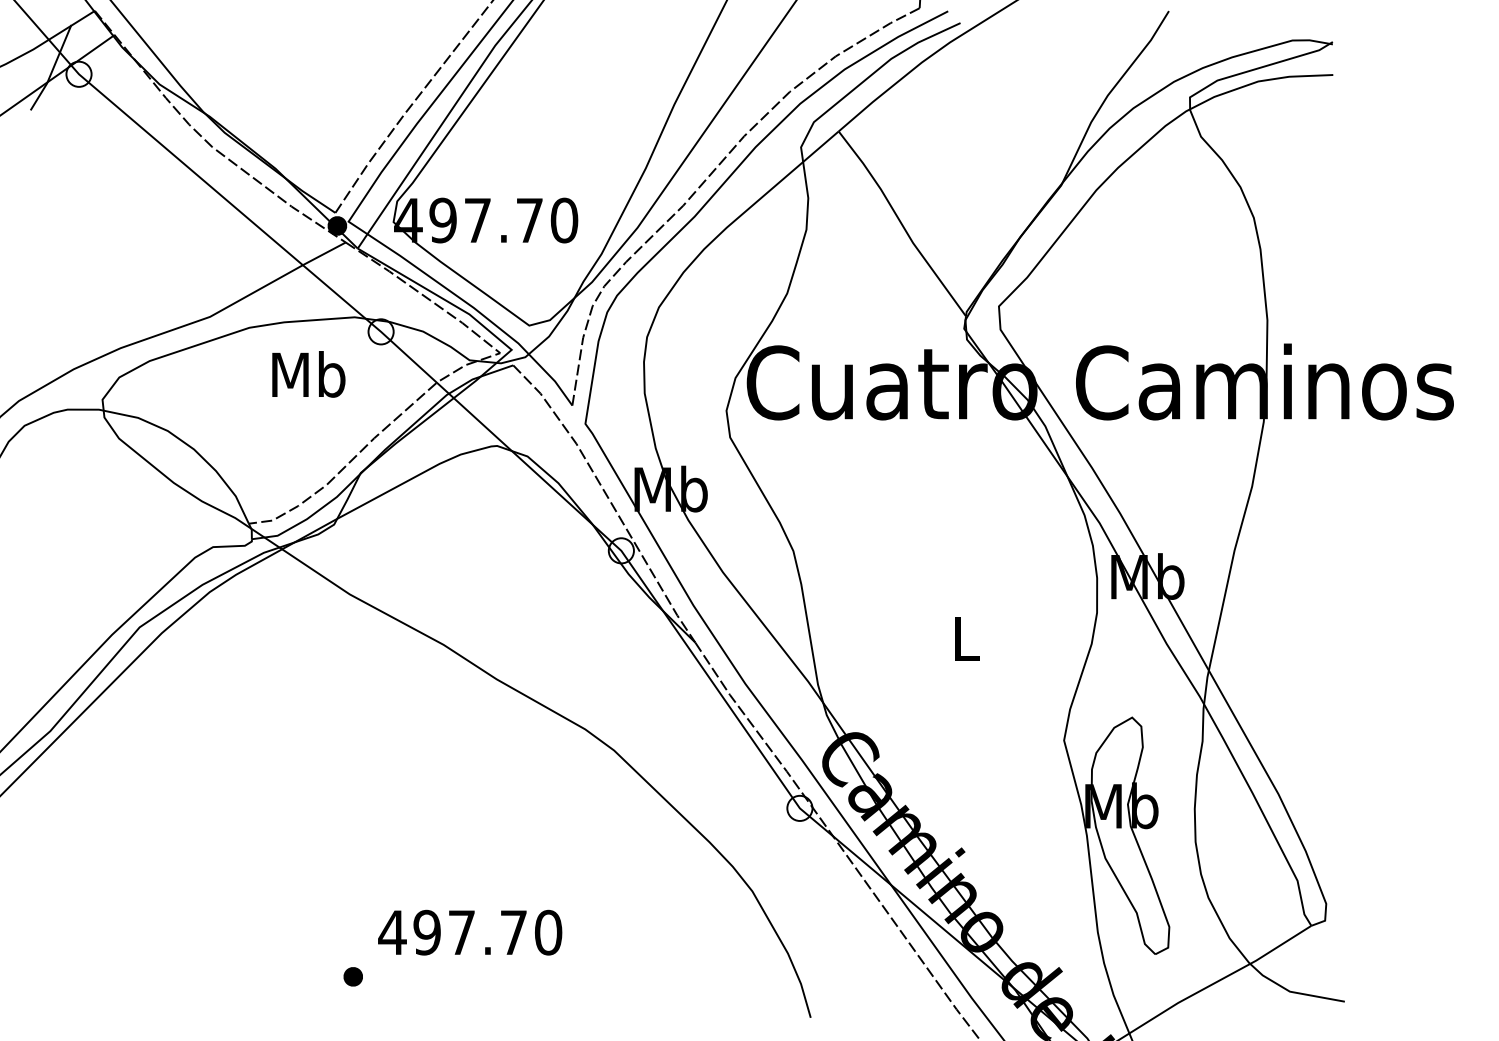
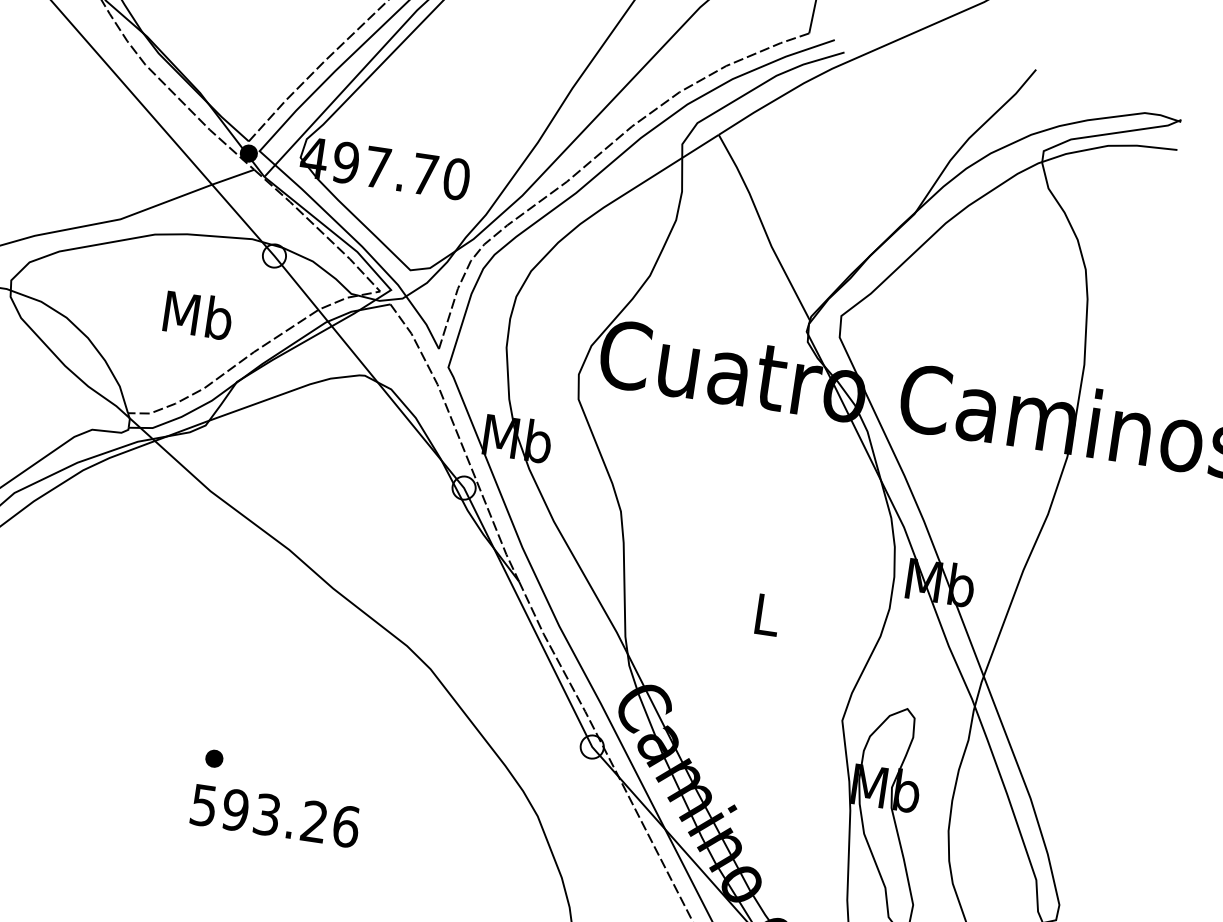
text: (308, 374) -> (198, 315), moved
text: (470, 932) -> (275, 815), 497.70 -> 593.26
part: (352, 976) -> (213, 758), moved

